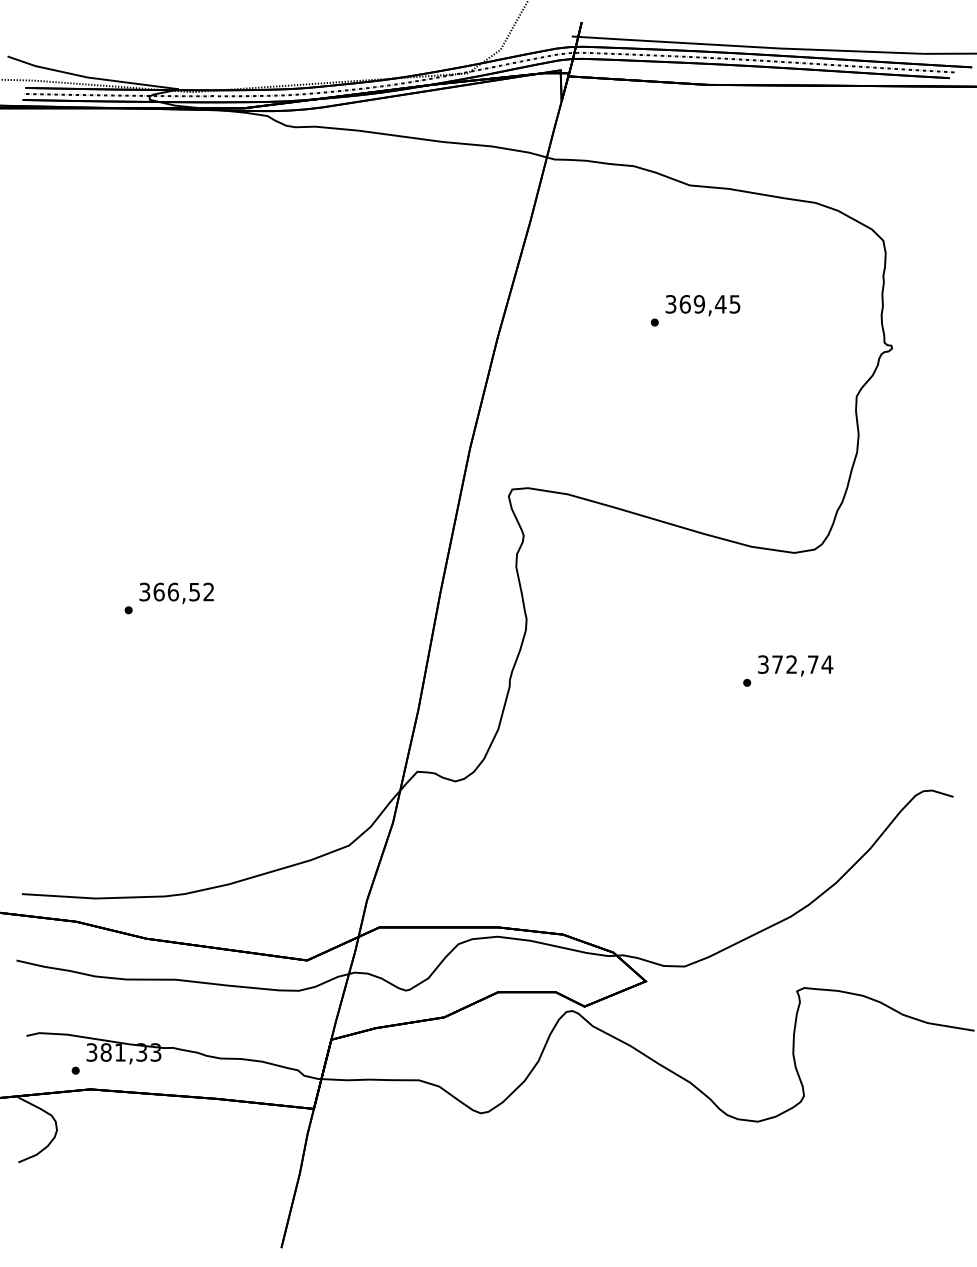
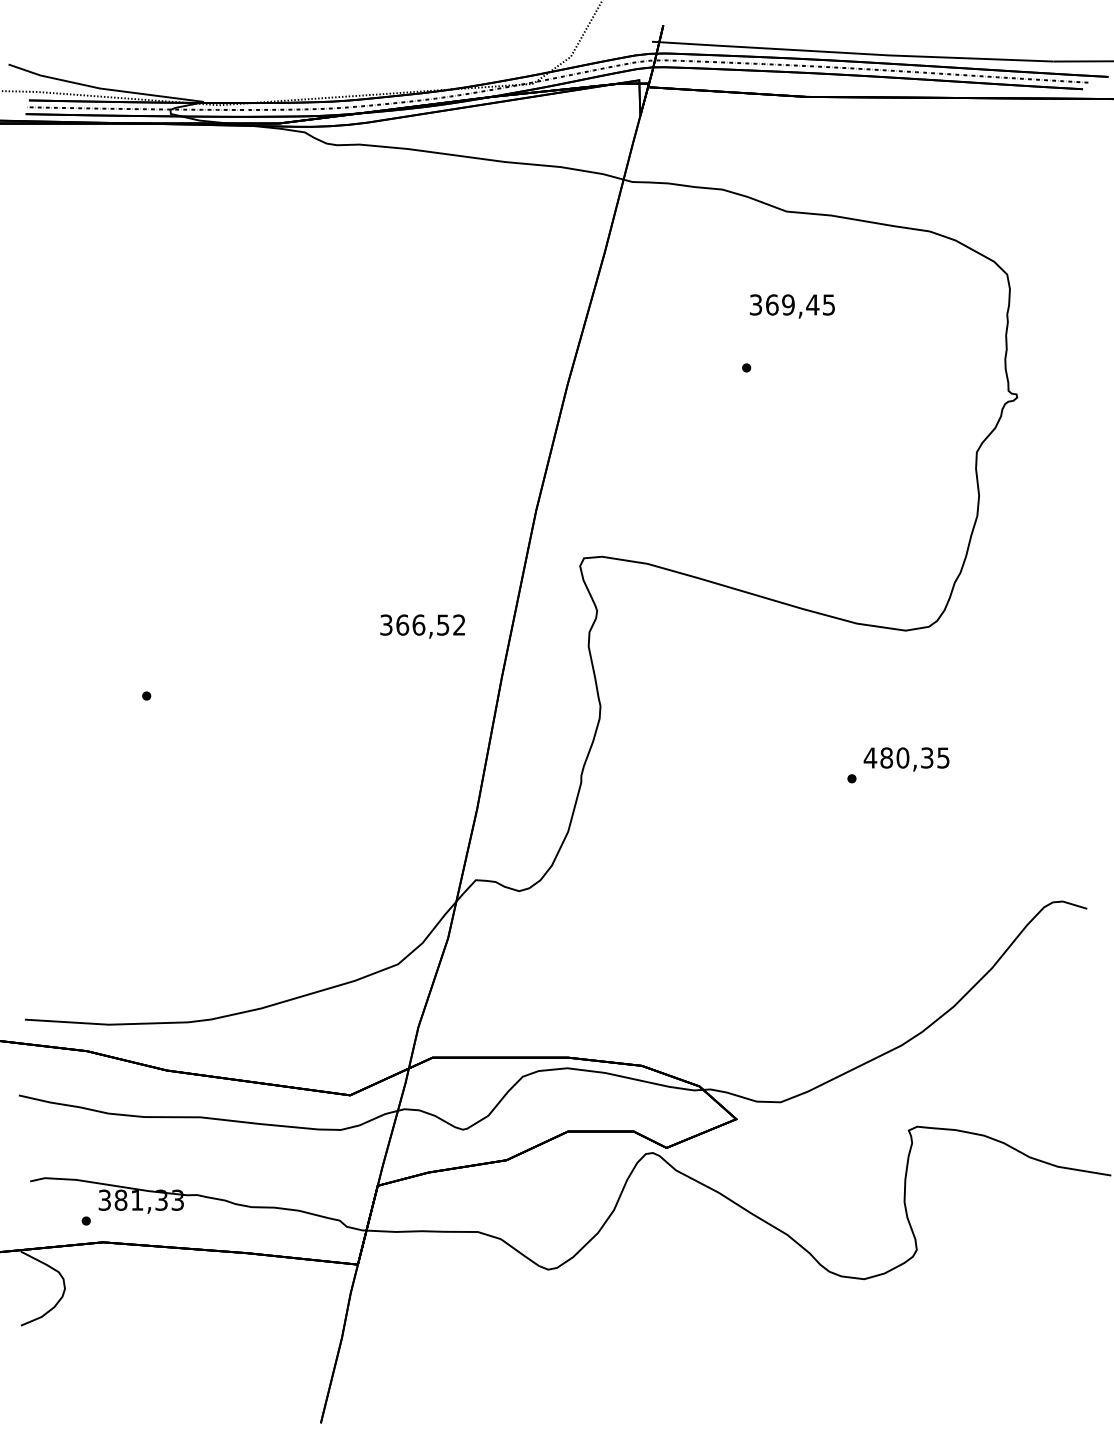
text: (702, 305) -> (791, 306), moved
text: (176, 592) -> (422, 625), moved
text: (795, 664) -> (907, 757), 372,74 -> 480,35

